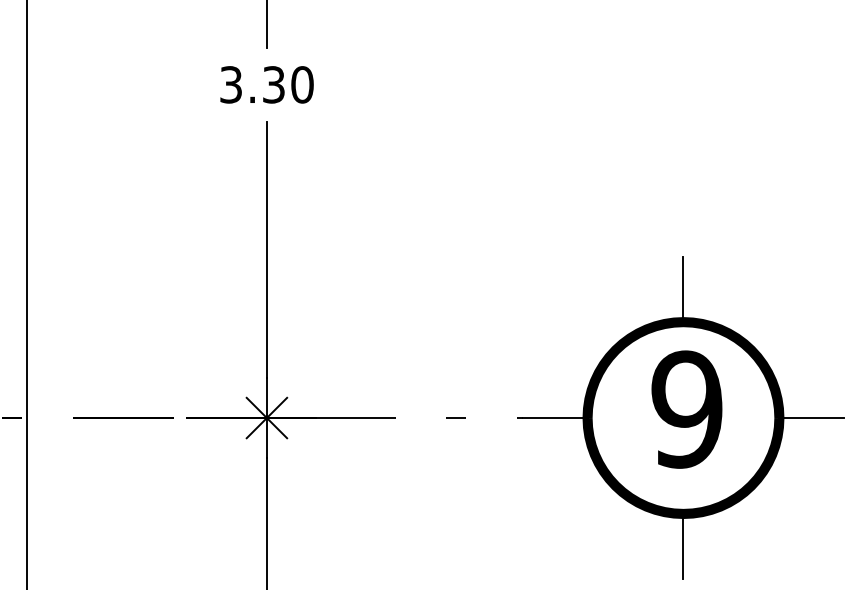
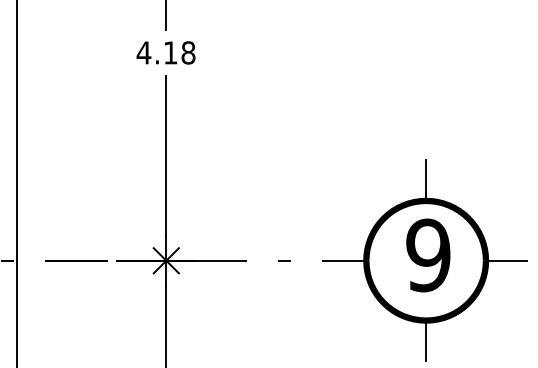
text: (265, 84) -> (165, 52), 3.30 -> 4.18

